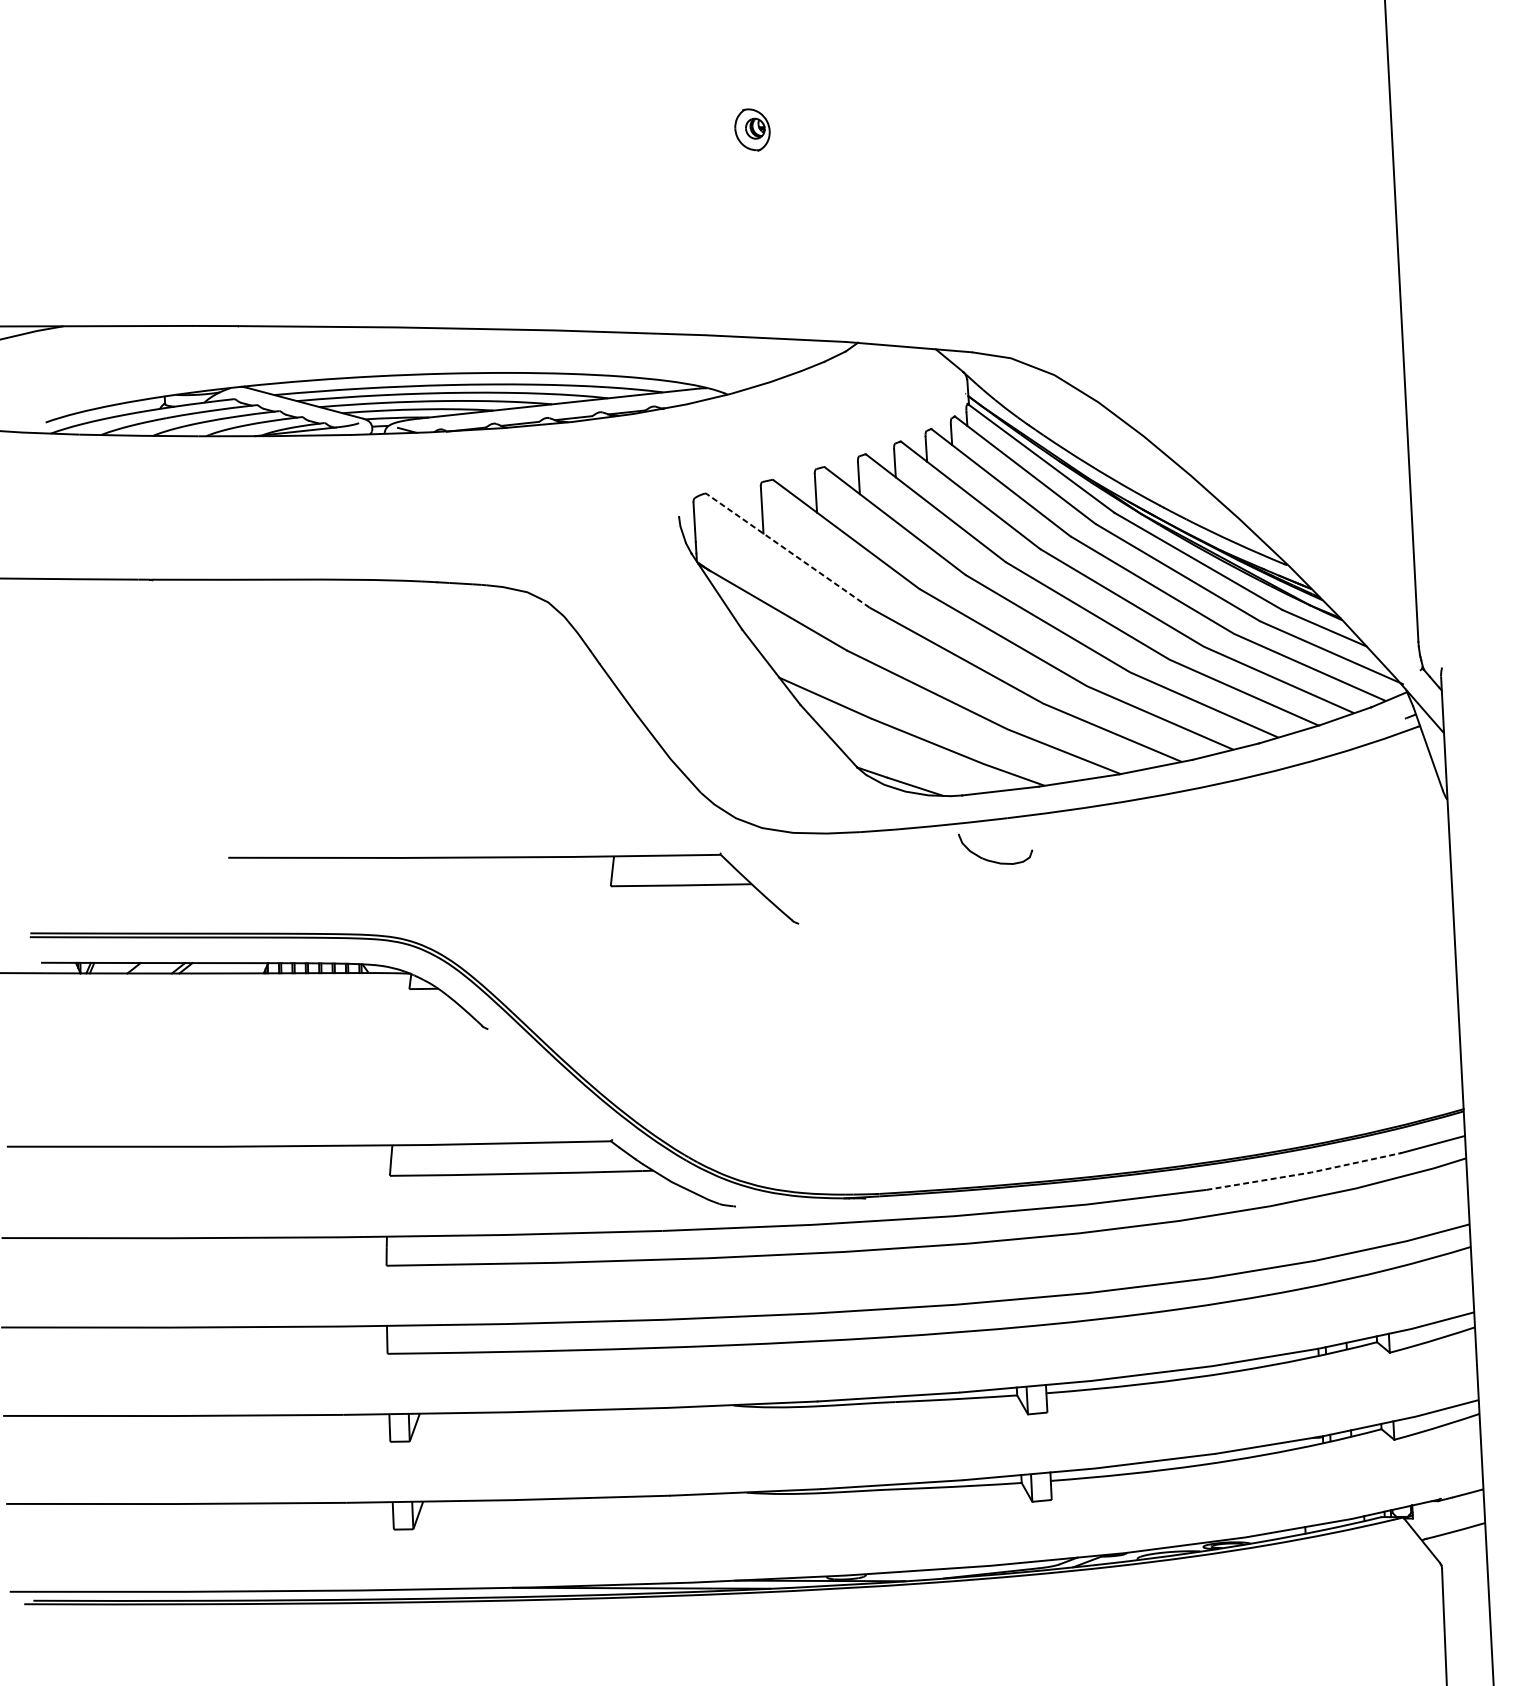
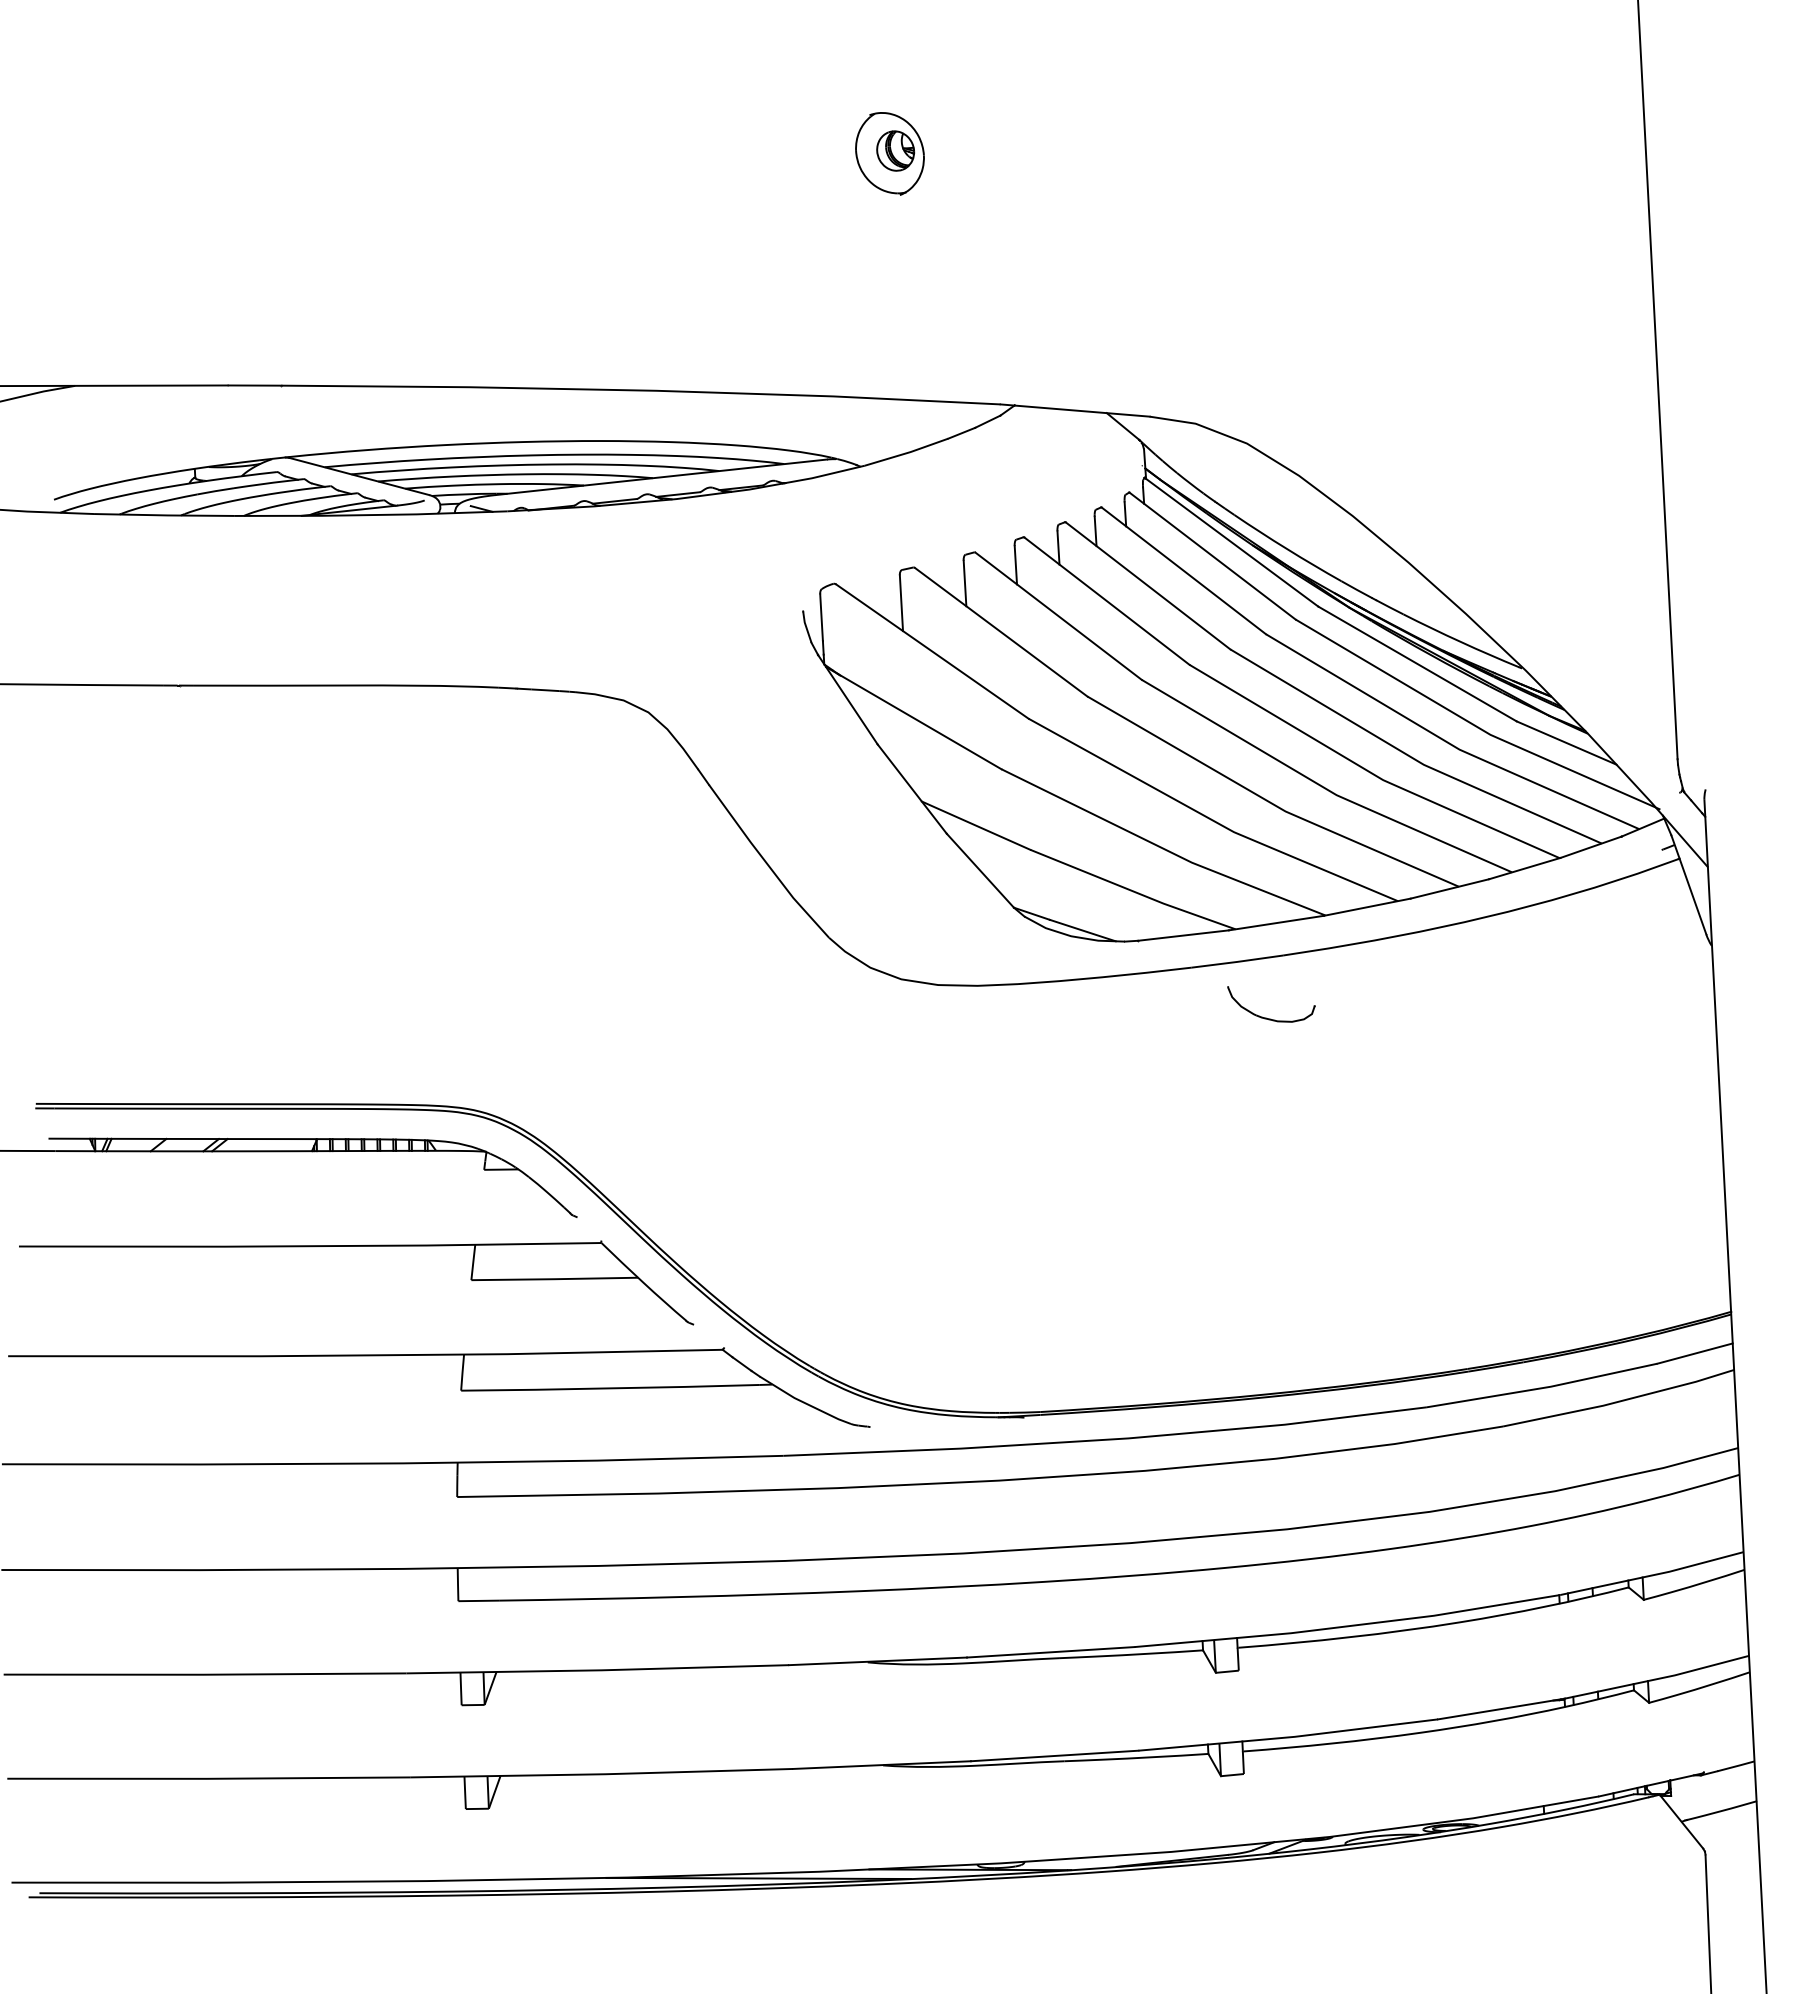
part: (752, 129) -> (889, 153), size x1.67
line: (788, 550) -> (932, 651), dashed -> solid
part: (513, 857) -> (356, 1246), moved
part: (991, 860) -> (1266, 1017), moved
line: (1305, 1174) -> (1543, 1388), dashed -> solid

